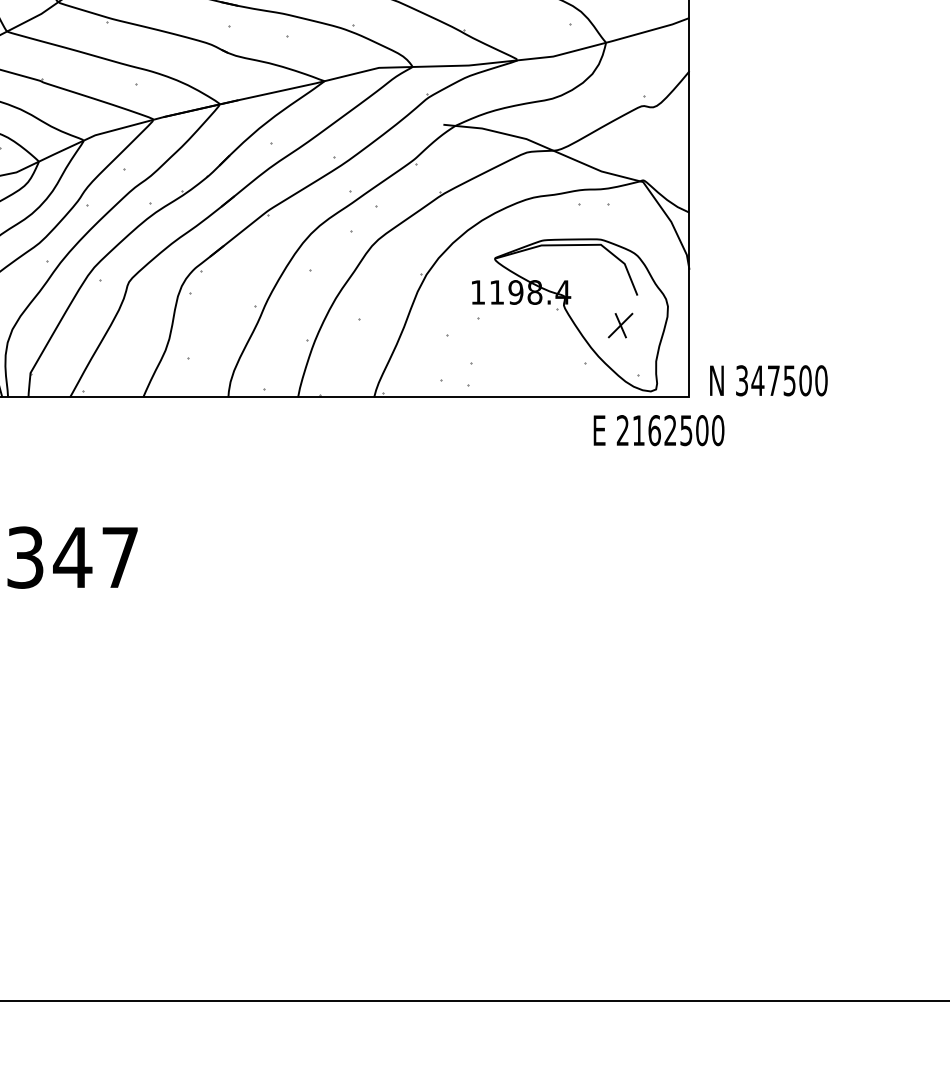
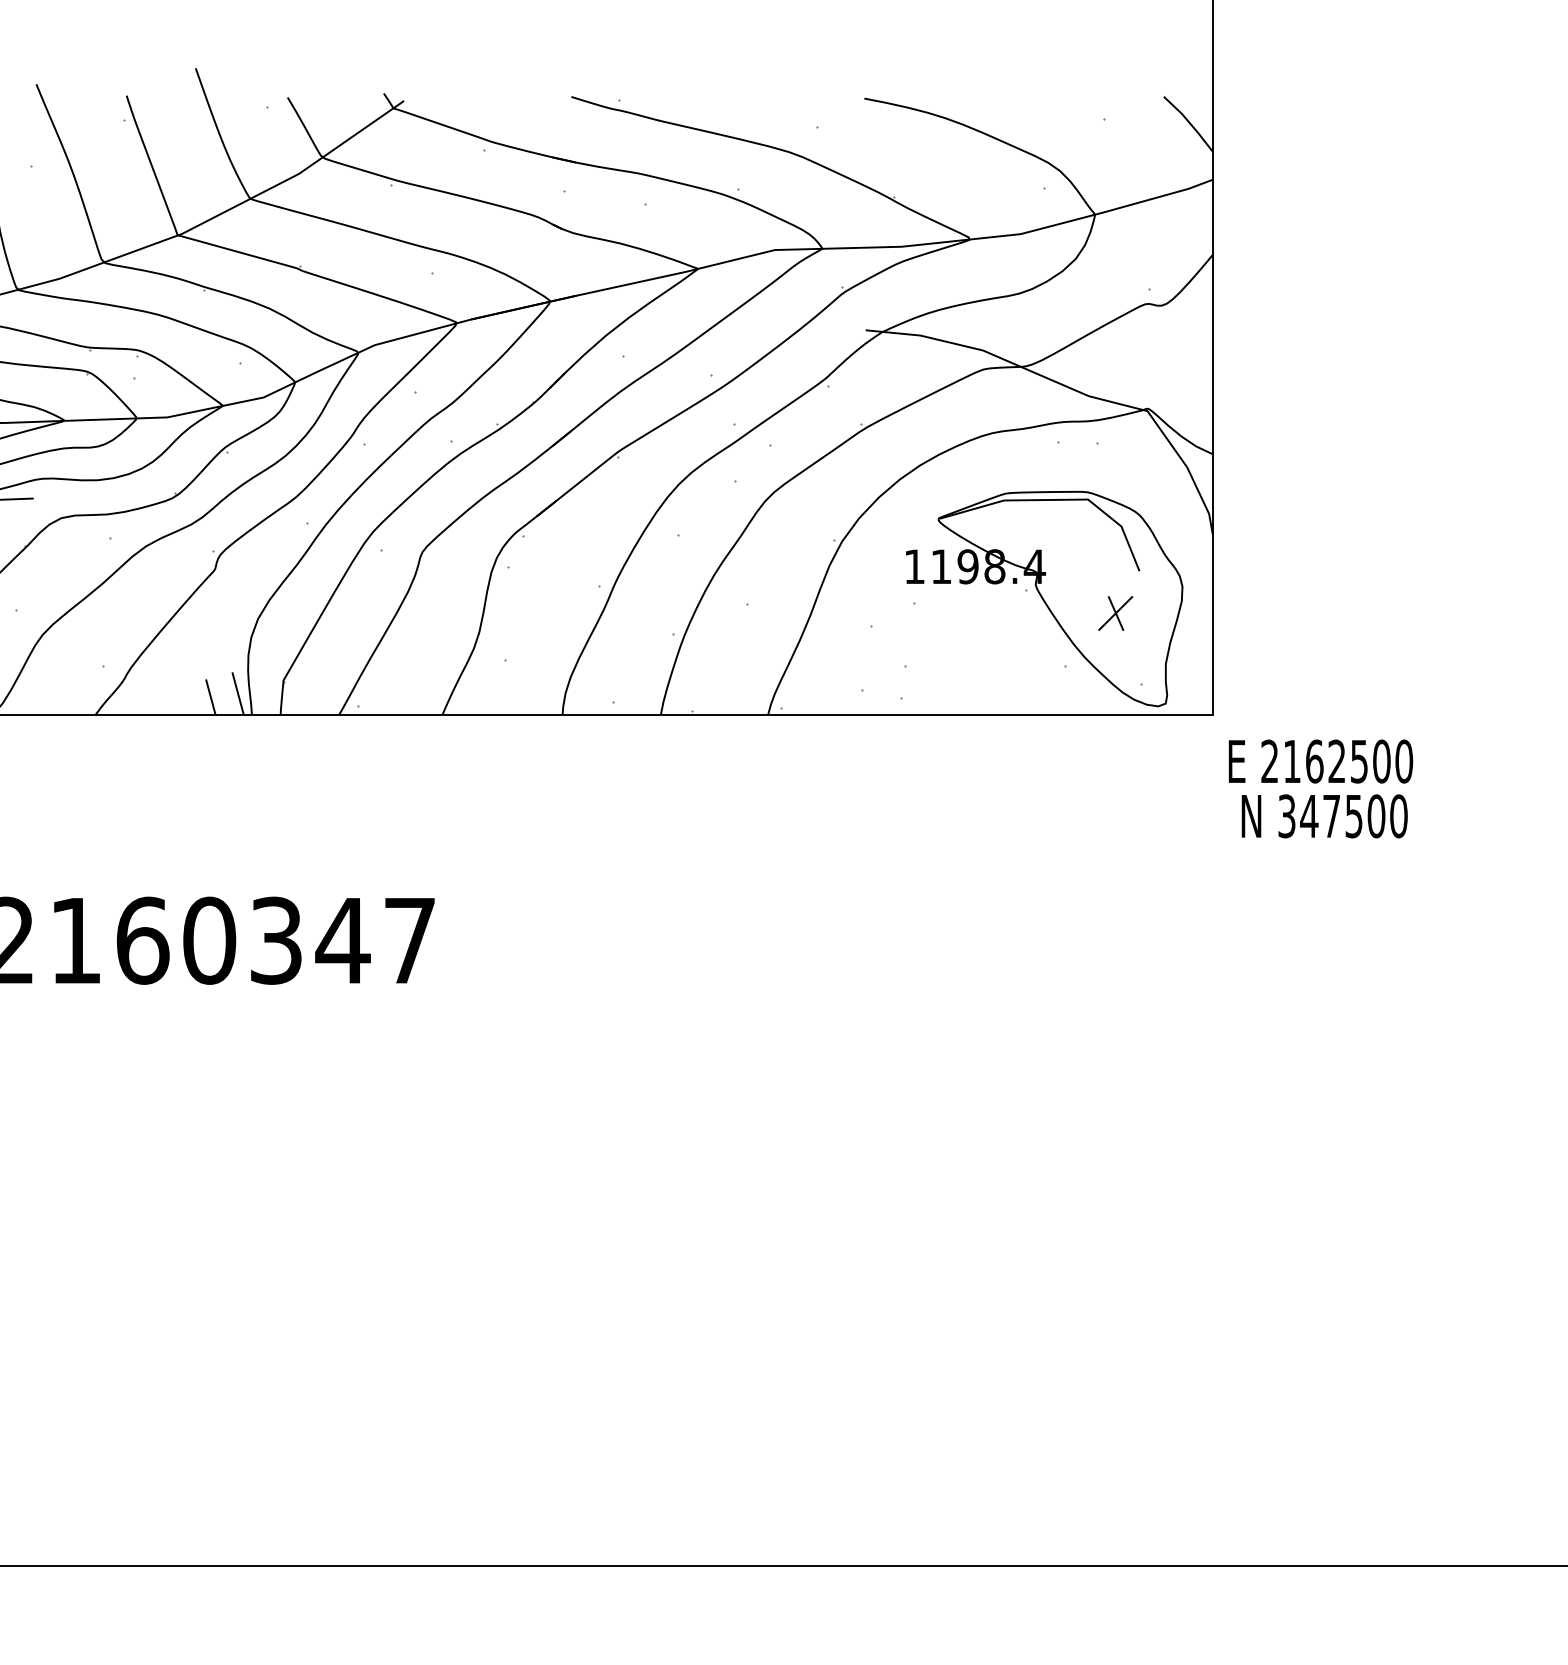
text: (768, 380) -> (1324, 816), moved
text: (658, 430) -> (1320, 761), moved

